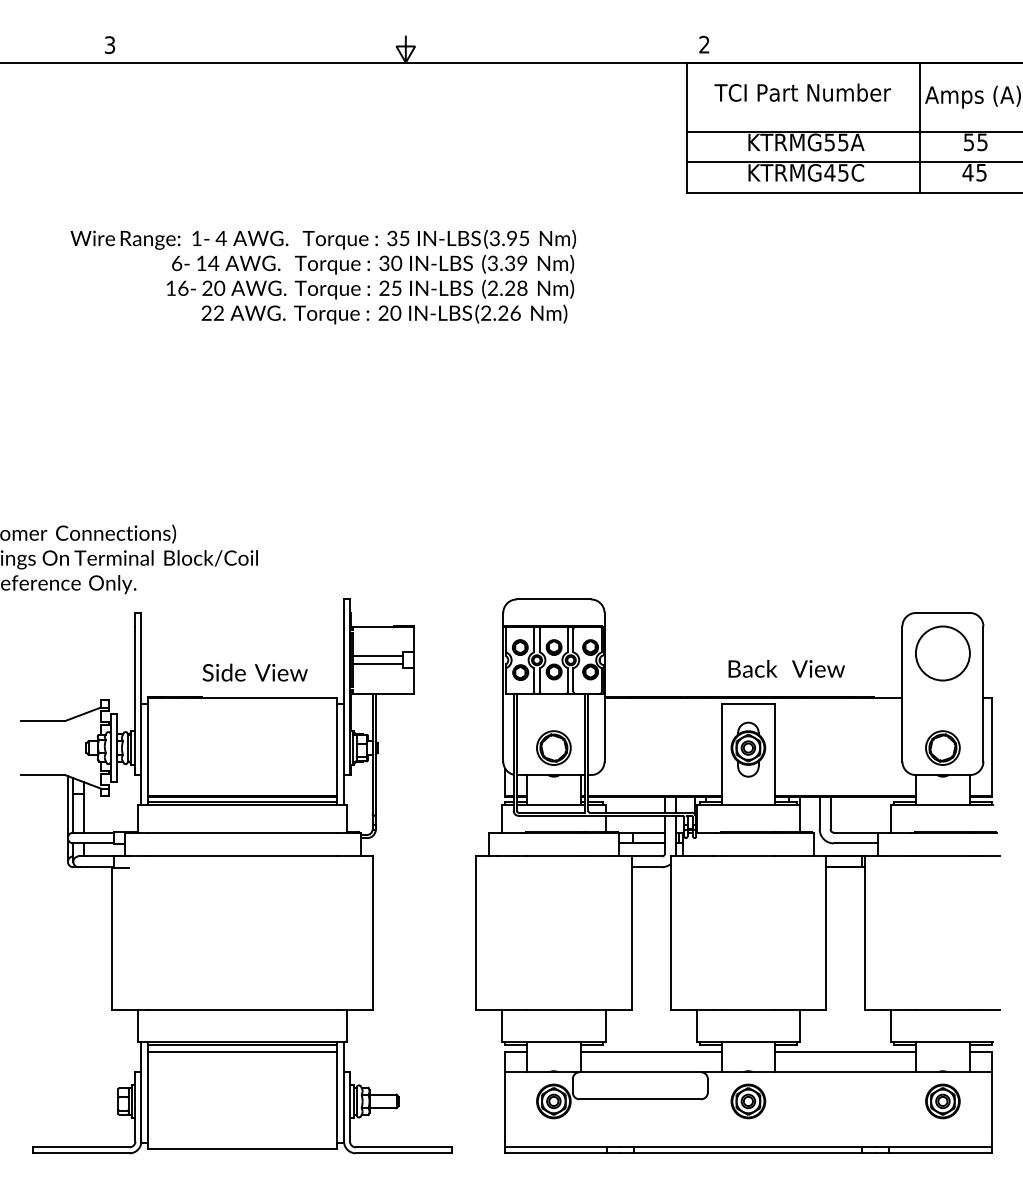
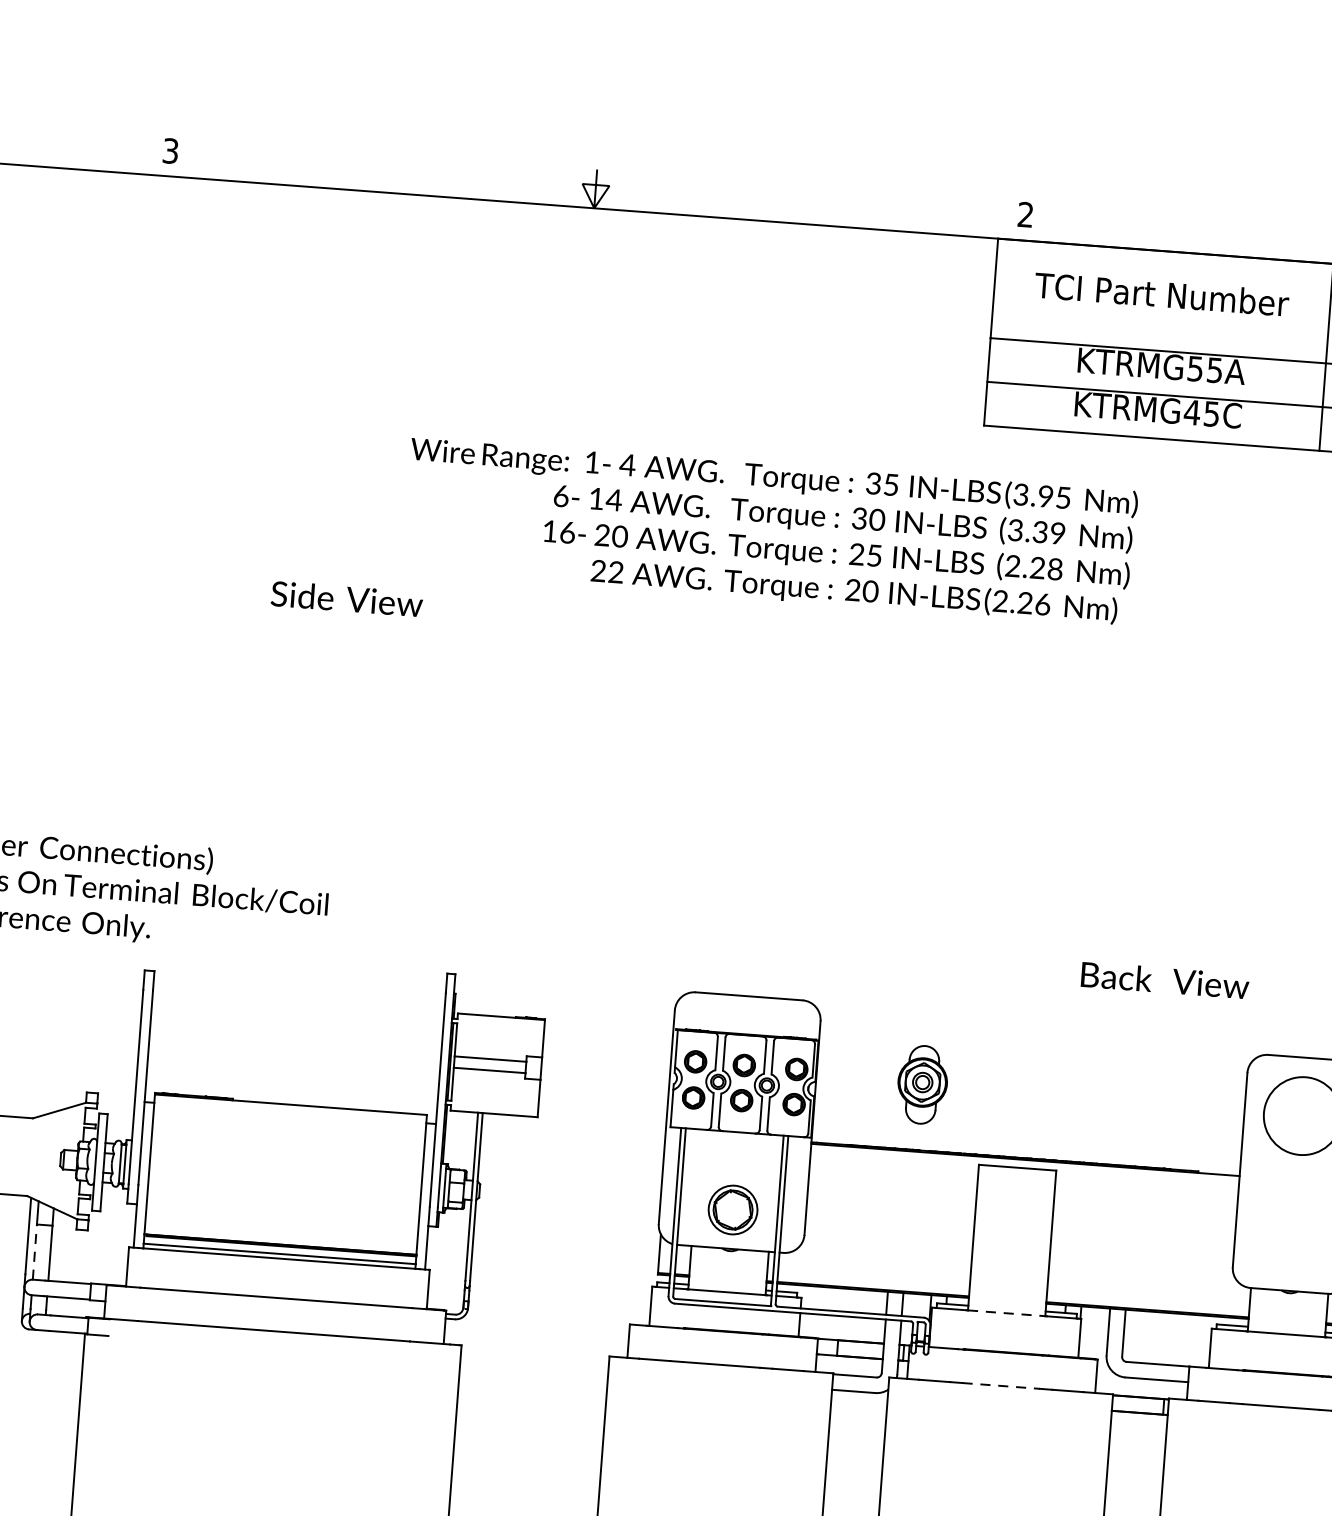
text: (322, 277) -> (769, 532), moved
text: (786, 668) -> (1164, 979), moved
text: (254, 672) -> (346, 598), moved
part: (942, 747) -> (1292, 1251), removed
part: (748, 749) -> (922, 1084), moved
line: (748, 805) -> (1006, 1313), solid -> dashed
line: (73, 812) -> (35, 1250), solid -> dashed
line: (748, 855) -> (1001, 1385), solid -> dashed

